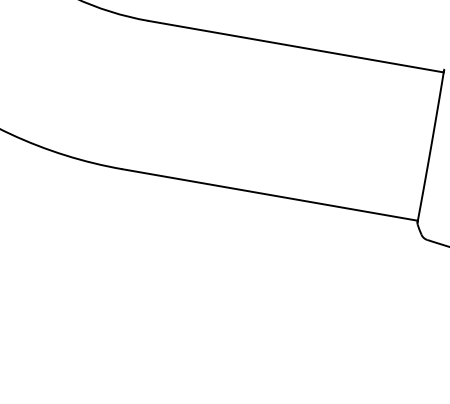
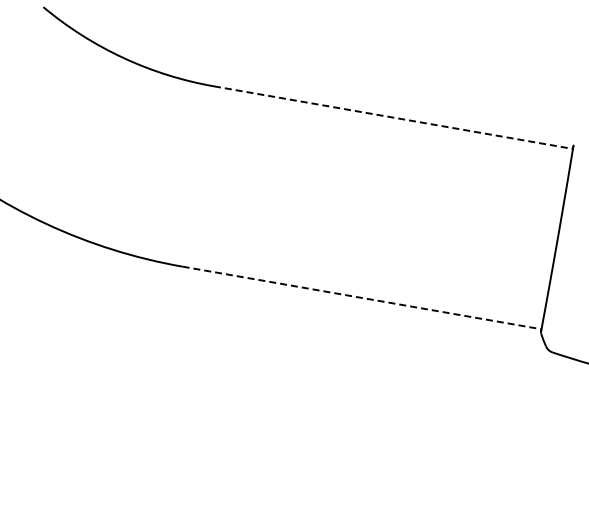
line: (296, 46) -> (393, 117), solid -> dashed
line: (270, 195) -> (362, 298), solid -> dashed

